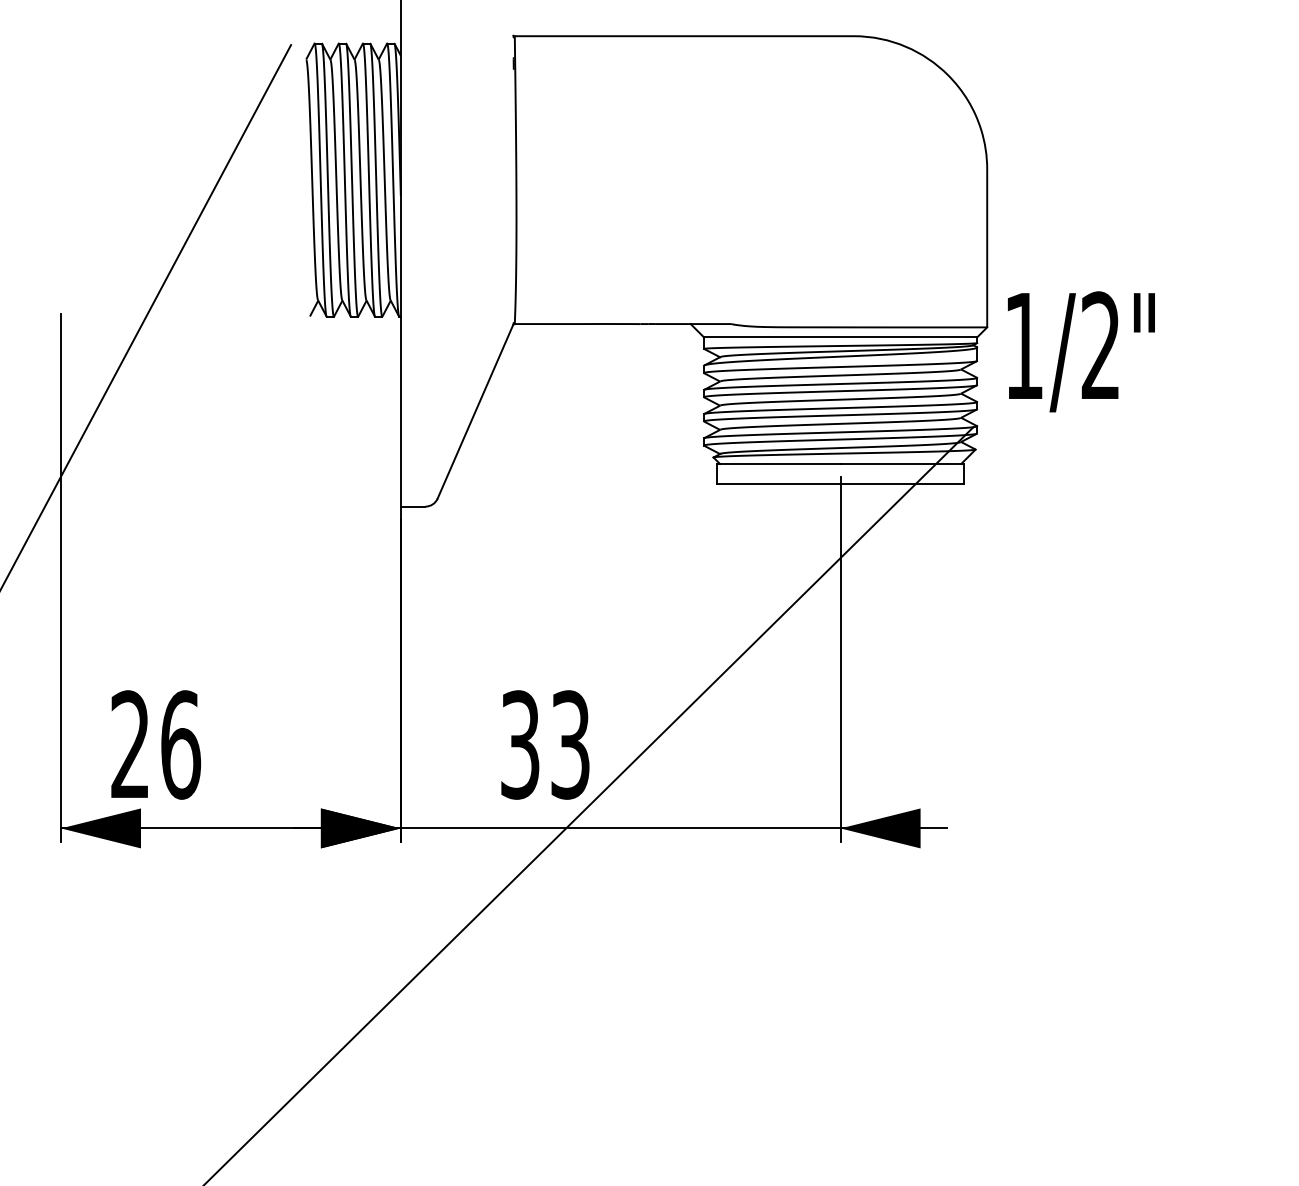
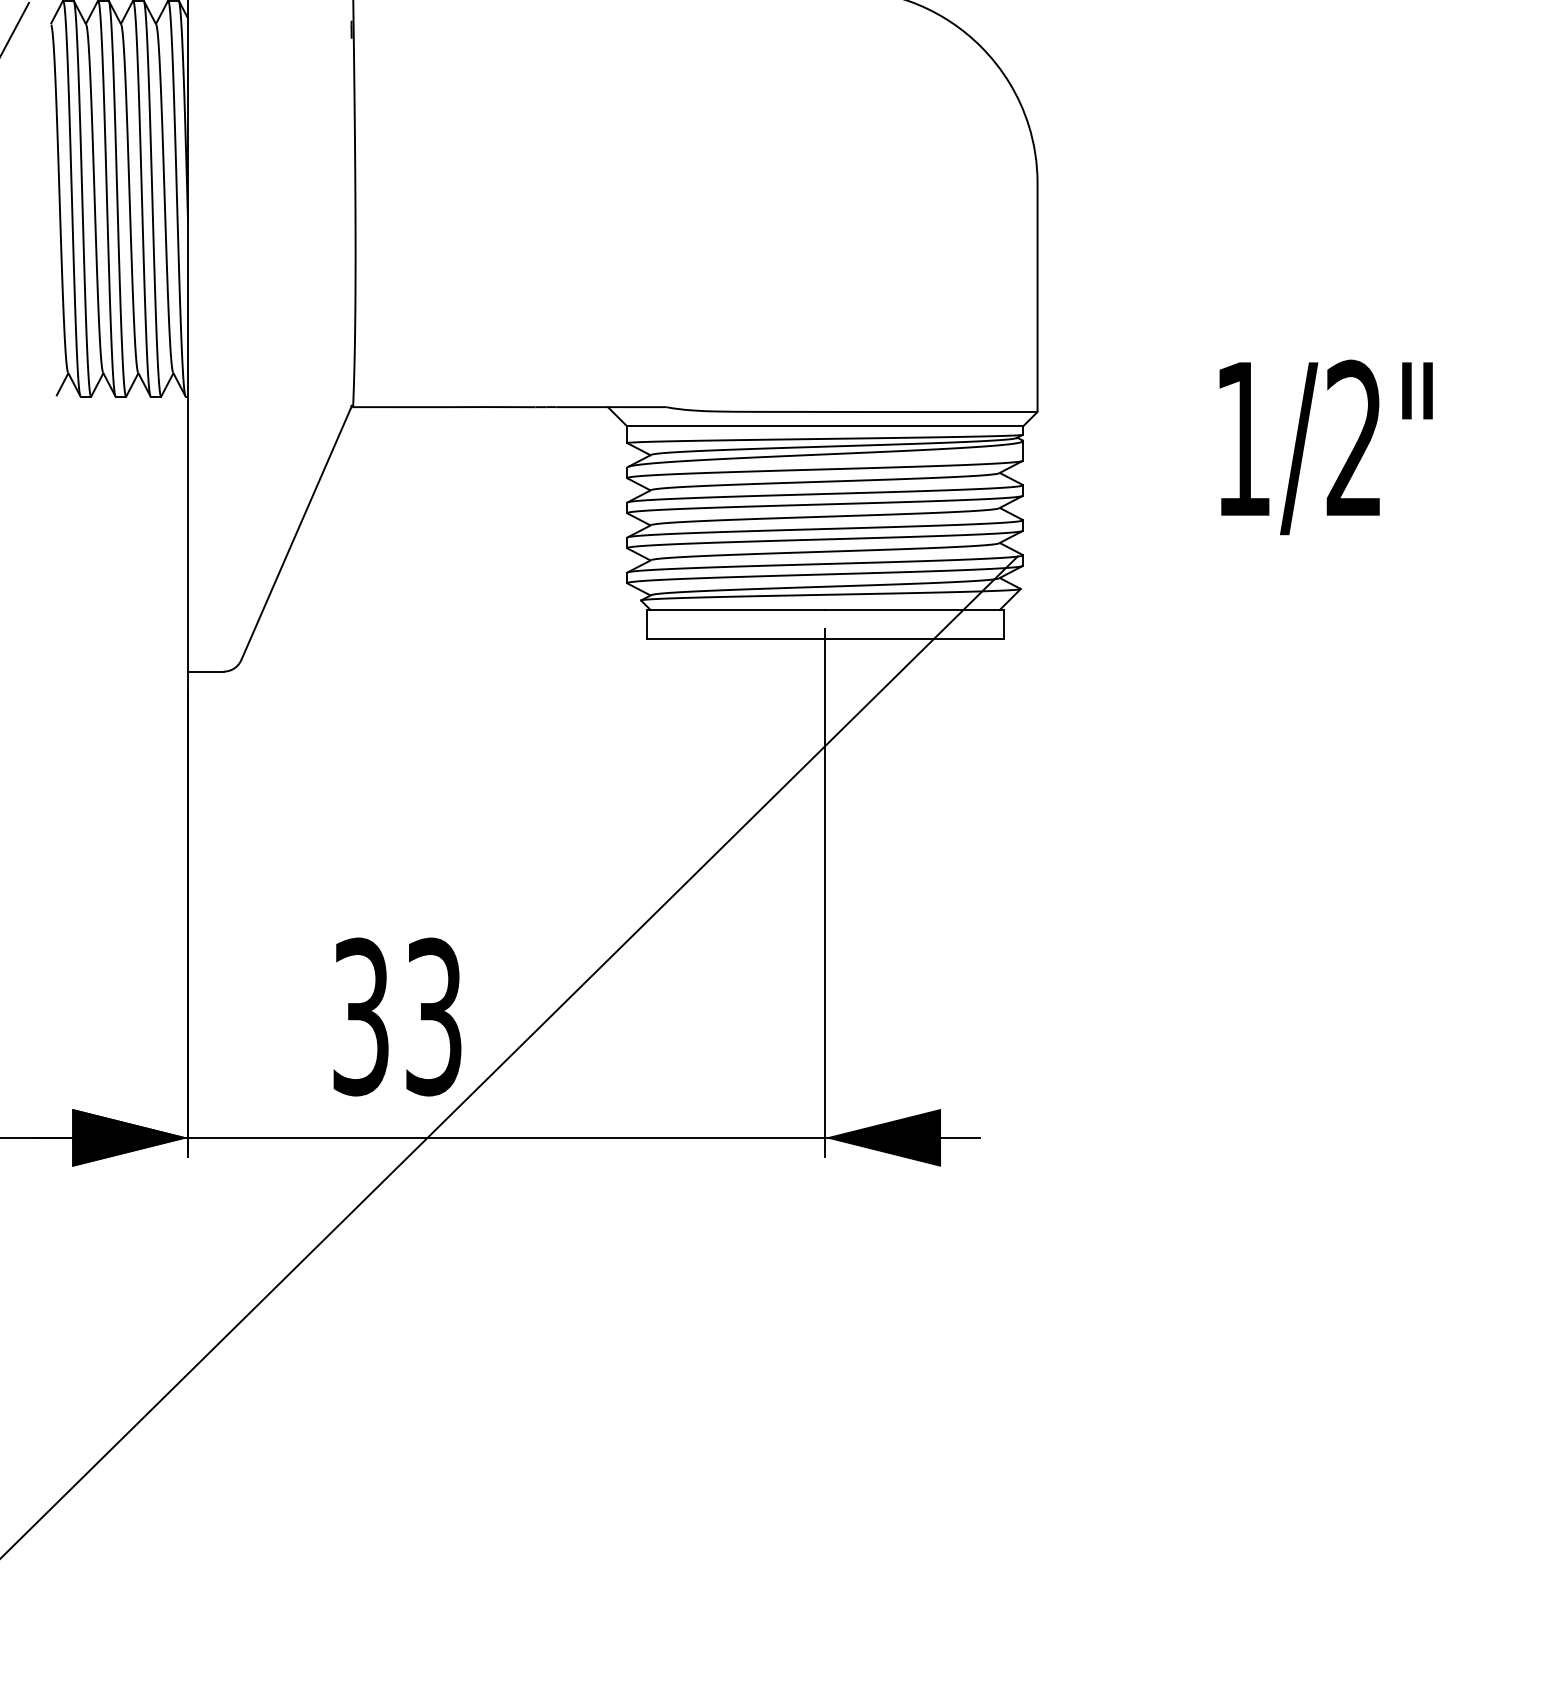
text: (1081, 351) -> (1326, 446), moved

